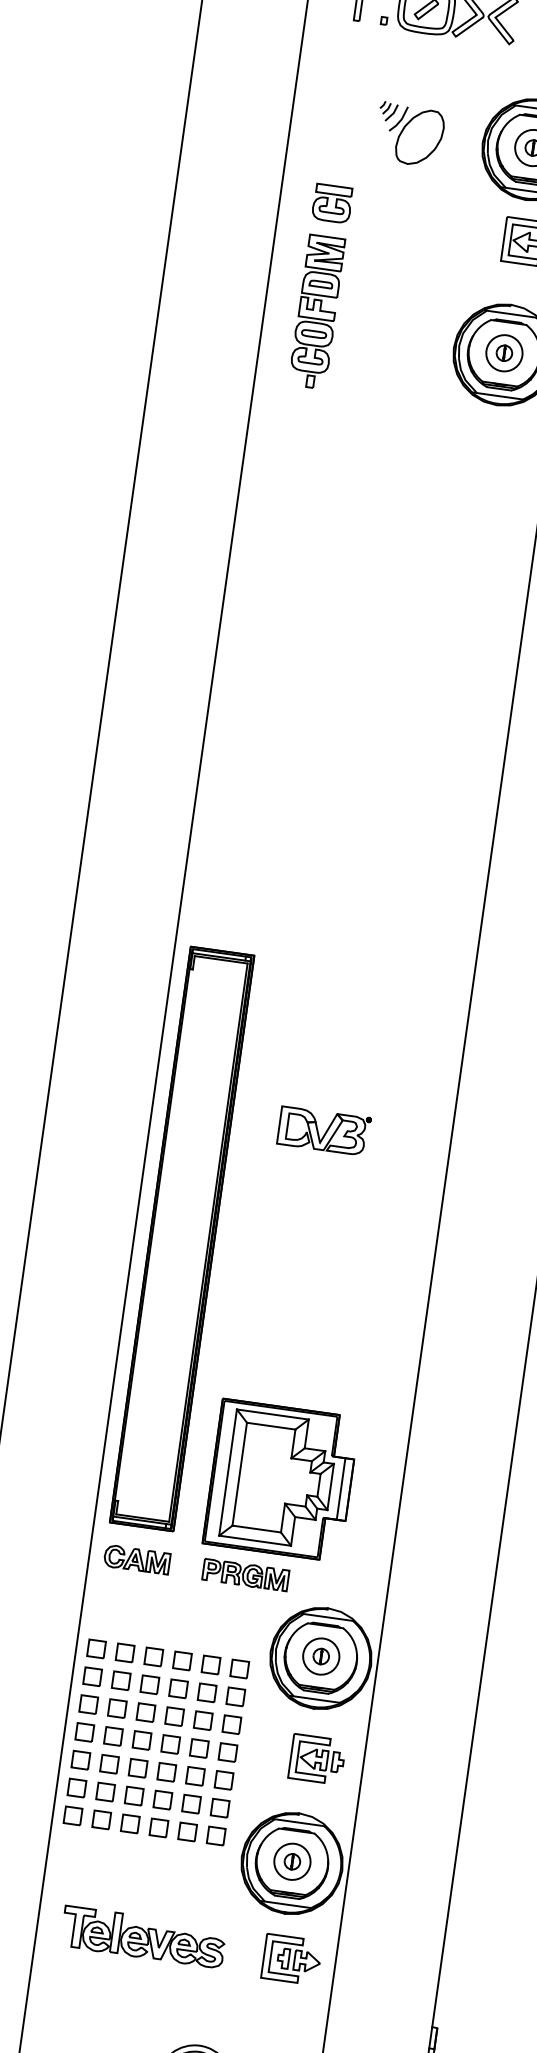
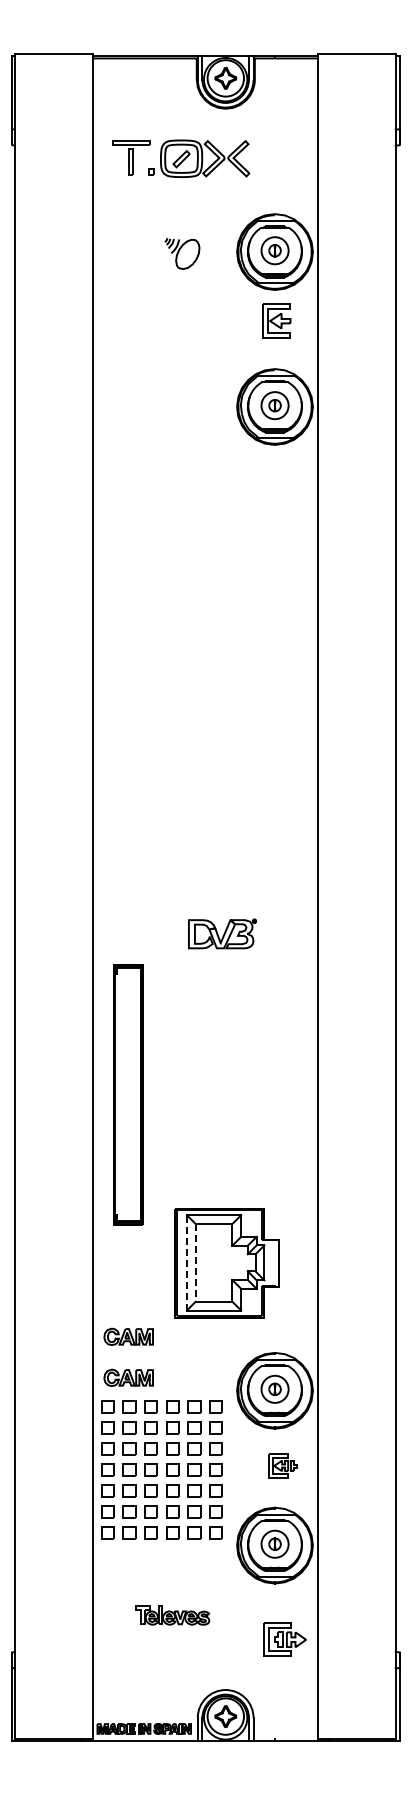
part: (410, 134) -> (182, 253), size x0.7
part: (331, 203) -> (131, 312), removed
part: (316, 311) -> (131, 394), removed
part: (324, 1130) -> (222, 933), moved
part: (181, 1238) -> (128, 1094), size x0.6
line: (227, 1472) -> (186, 1262), solid -> dashed
line: (239, 1473) -> (195, 1262), solid -> dashed
line: (341, 1489) -> (272, 1263), removed
part: (245, 1574) -> (210, 1336), removed
part: (129, 1613) -> (128, 1377), added
part: (316, 1758) -> (282, 1465), size x0.7
part: (143, 1937) -> (172, 1615), size x0.6
part: (291, 1959) -> (284, 1639), moved

